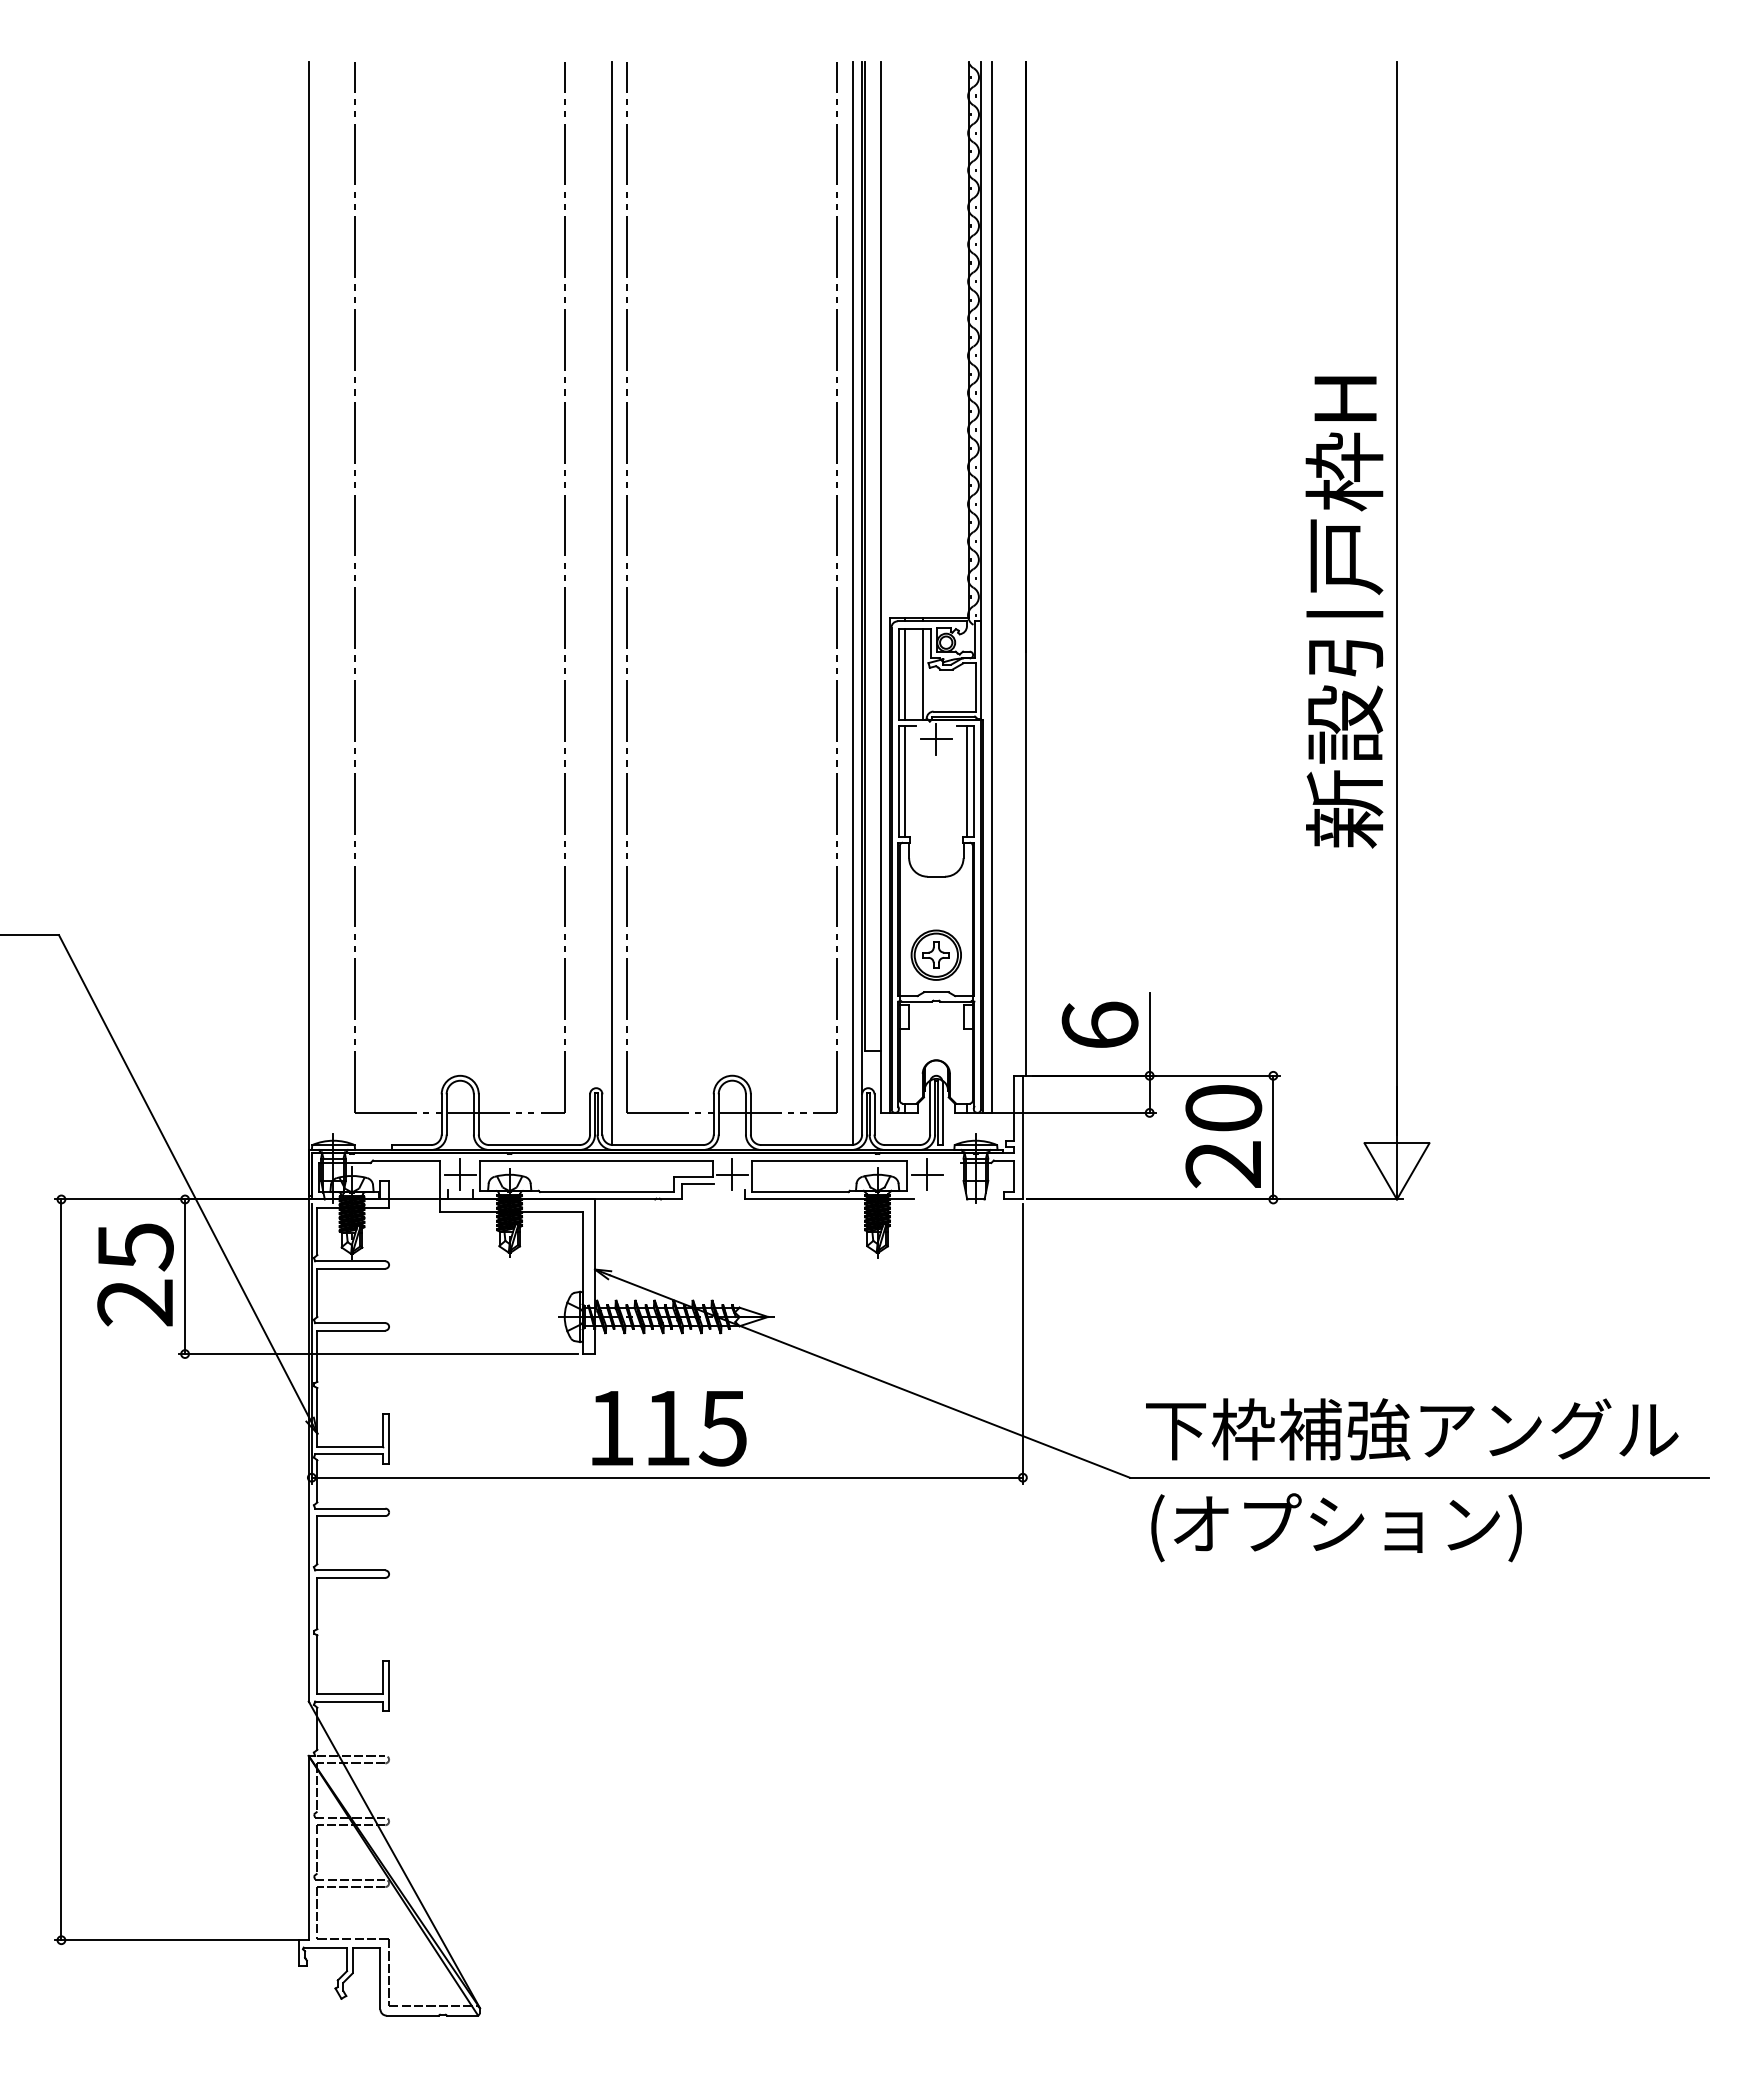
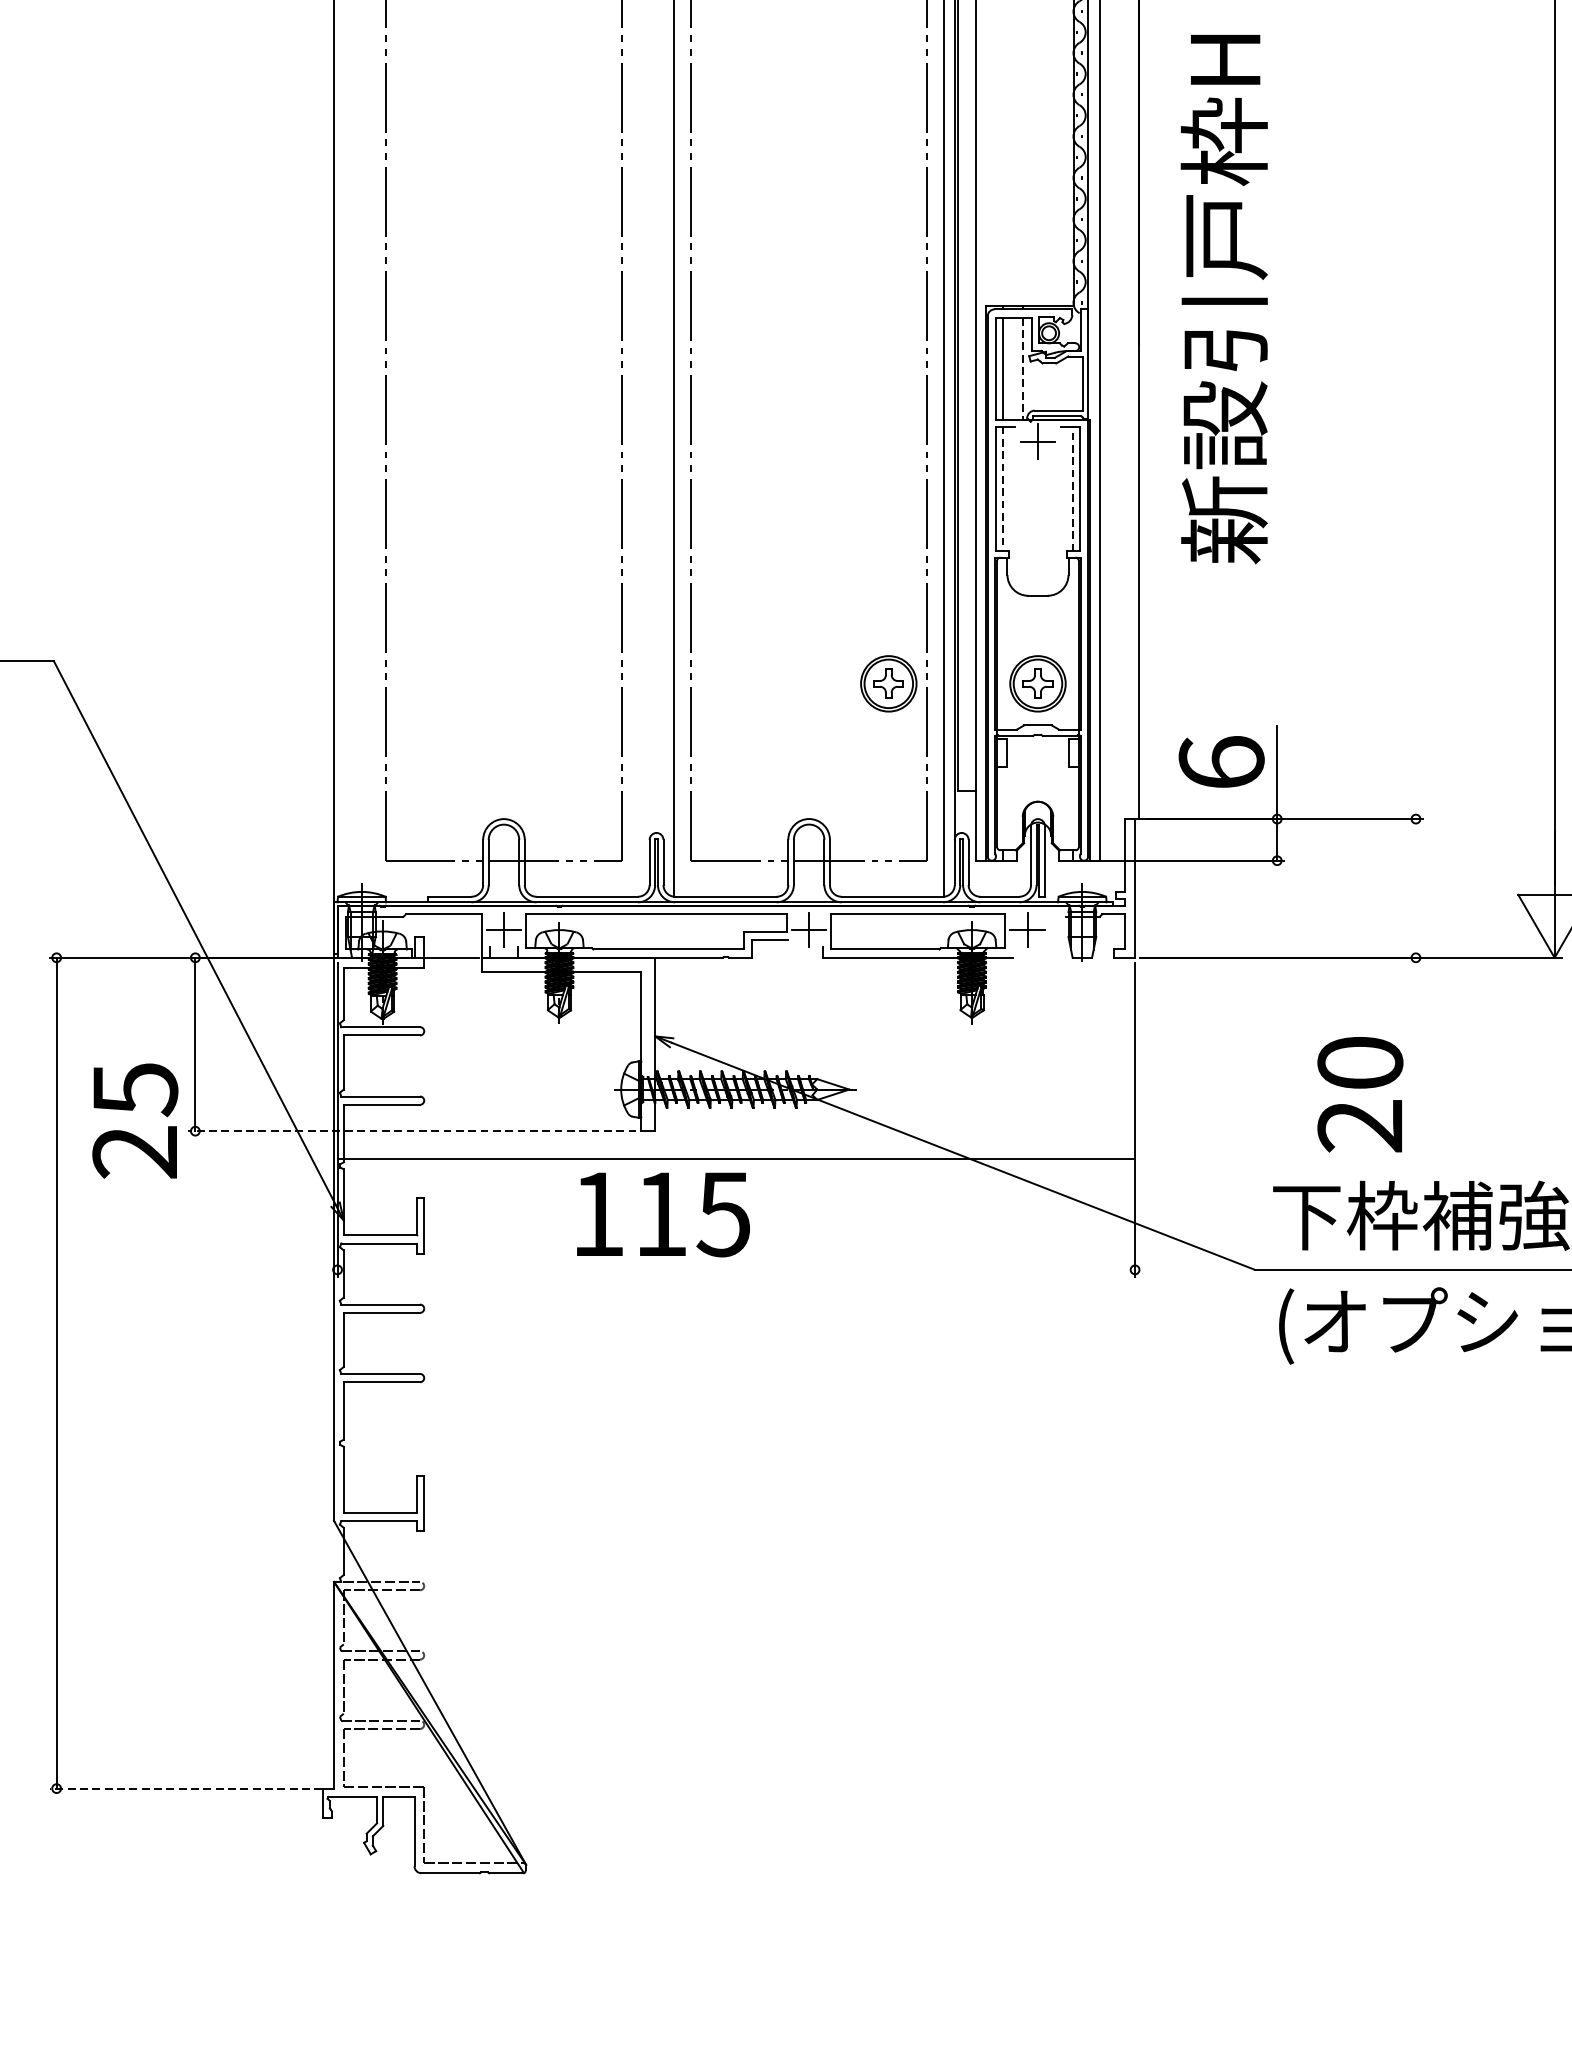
text: (1344, 612) -> (1224, 299), moved
line: (923, 674) -> (1023, 368), solid -> dashed
line: (905, 781) -> (1003, 488), solid -> dashed
line: (967, 781) -> (1072, 488), solid -> dashed
part: (802, 954) -> (887, 683), added
text: (1223, 1136) -> (1360, 1094), moved
line: (1273, 1137) -> (1416, 888), removed
text: (135, 1274) -> (135, 1120), moved
line: (378, 1354) -> (412, 1131), solid -> dashed
text: (669, 1428) -> (663, 1214), moved
line: (666, 1477) -> (735, 1158), moved
line: (176, 1940) -> (185, 1788), solid -> dashed

